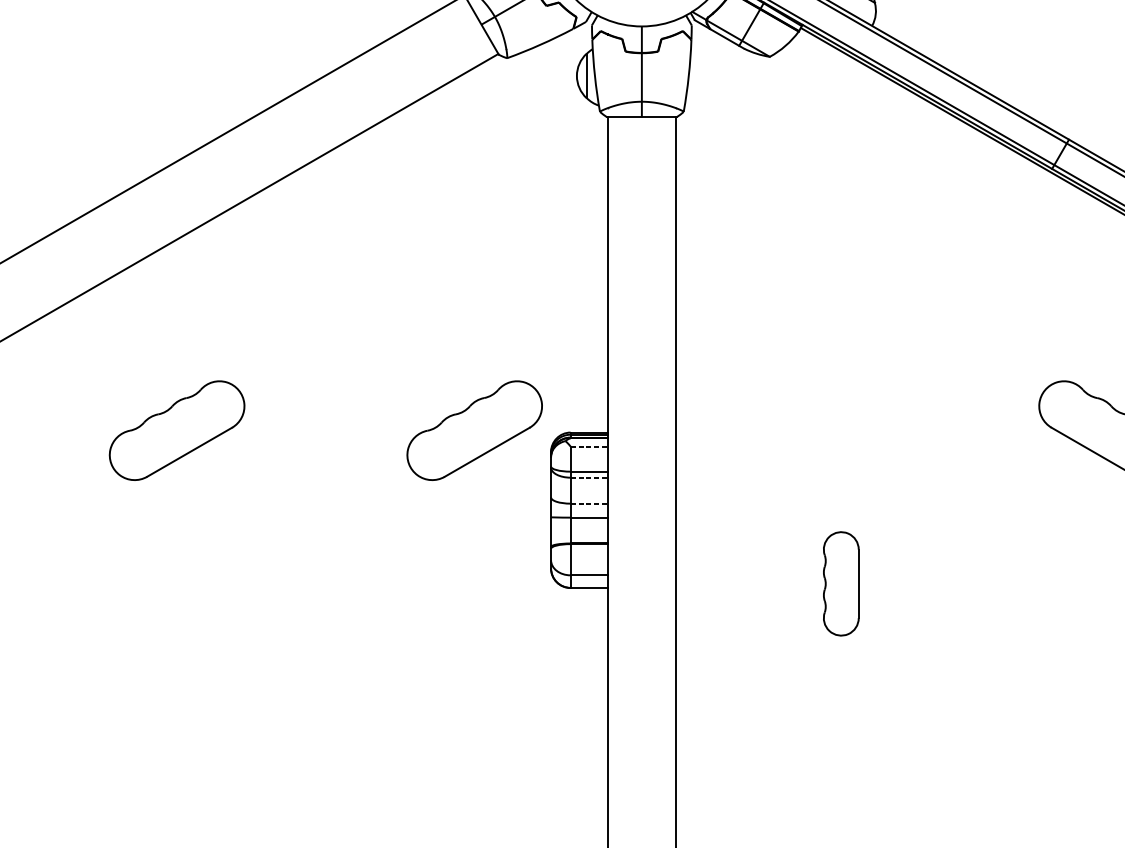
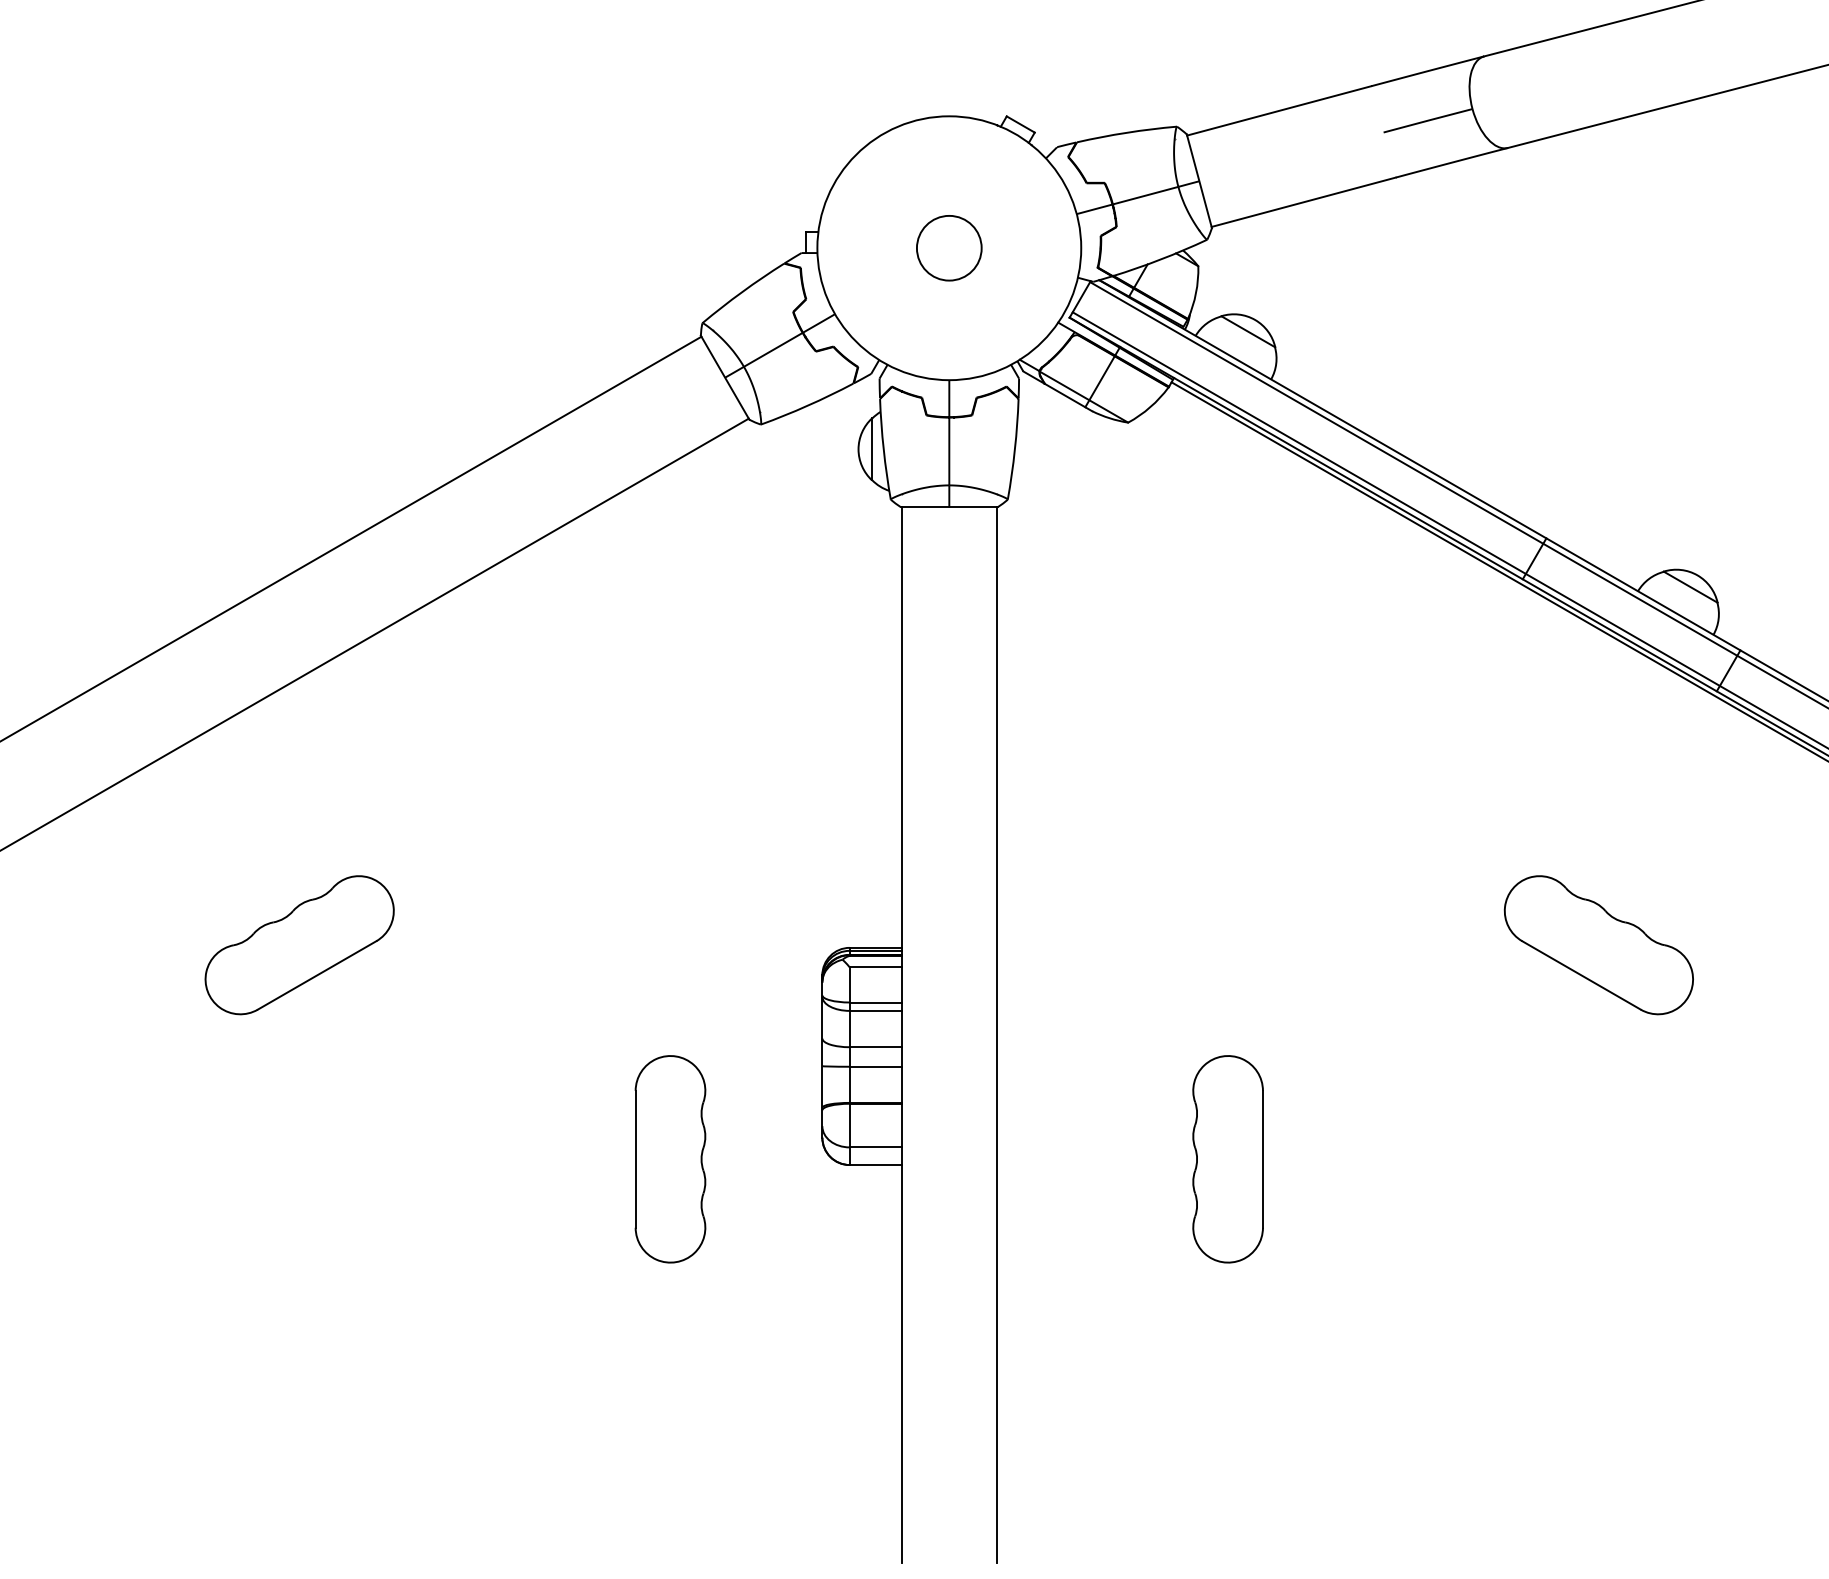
part: (474, 430) -> (715, 945), removed
line: (589, 446) -> (876, 967), dashed -> solid
line: (589, 477) -> (876, 1010), dashed -> solid
line: (589, 503) -> (876, 1047), dashed -> solid
part: (442, 583) -> (670, 1159), added
part: (840, 583) -> (1227, 1159), size x1.43

